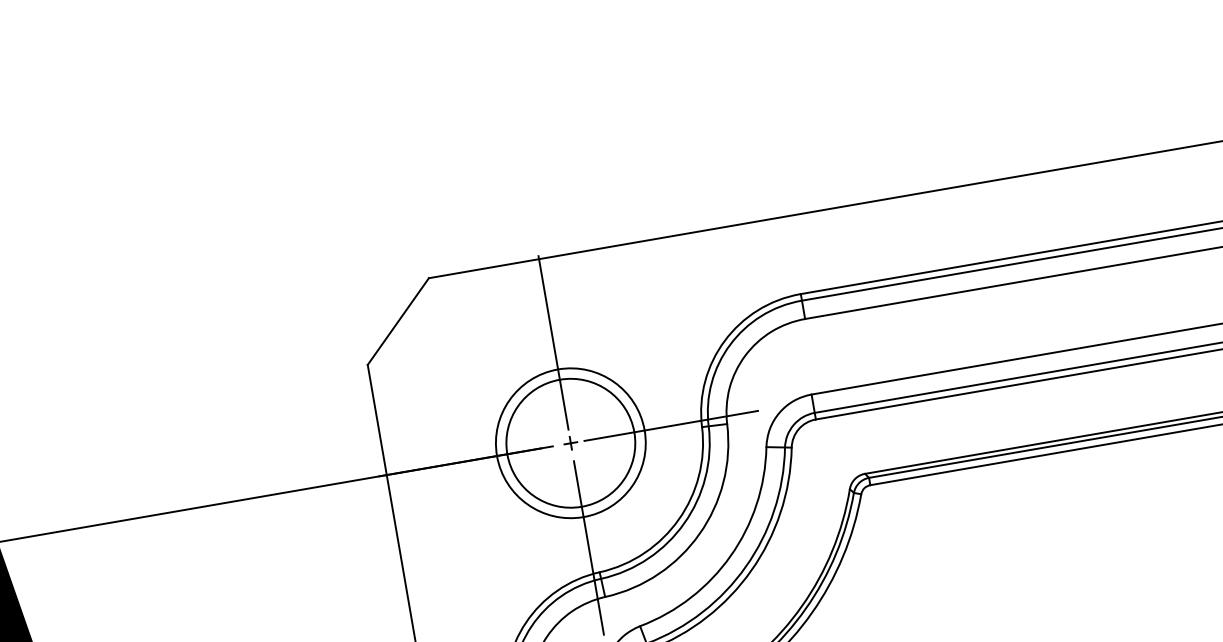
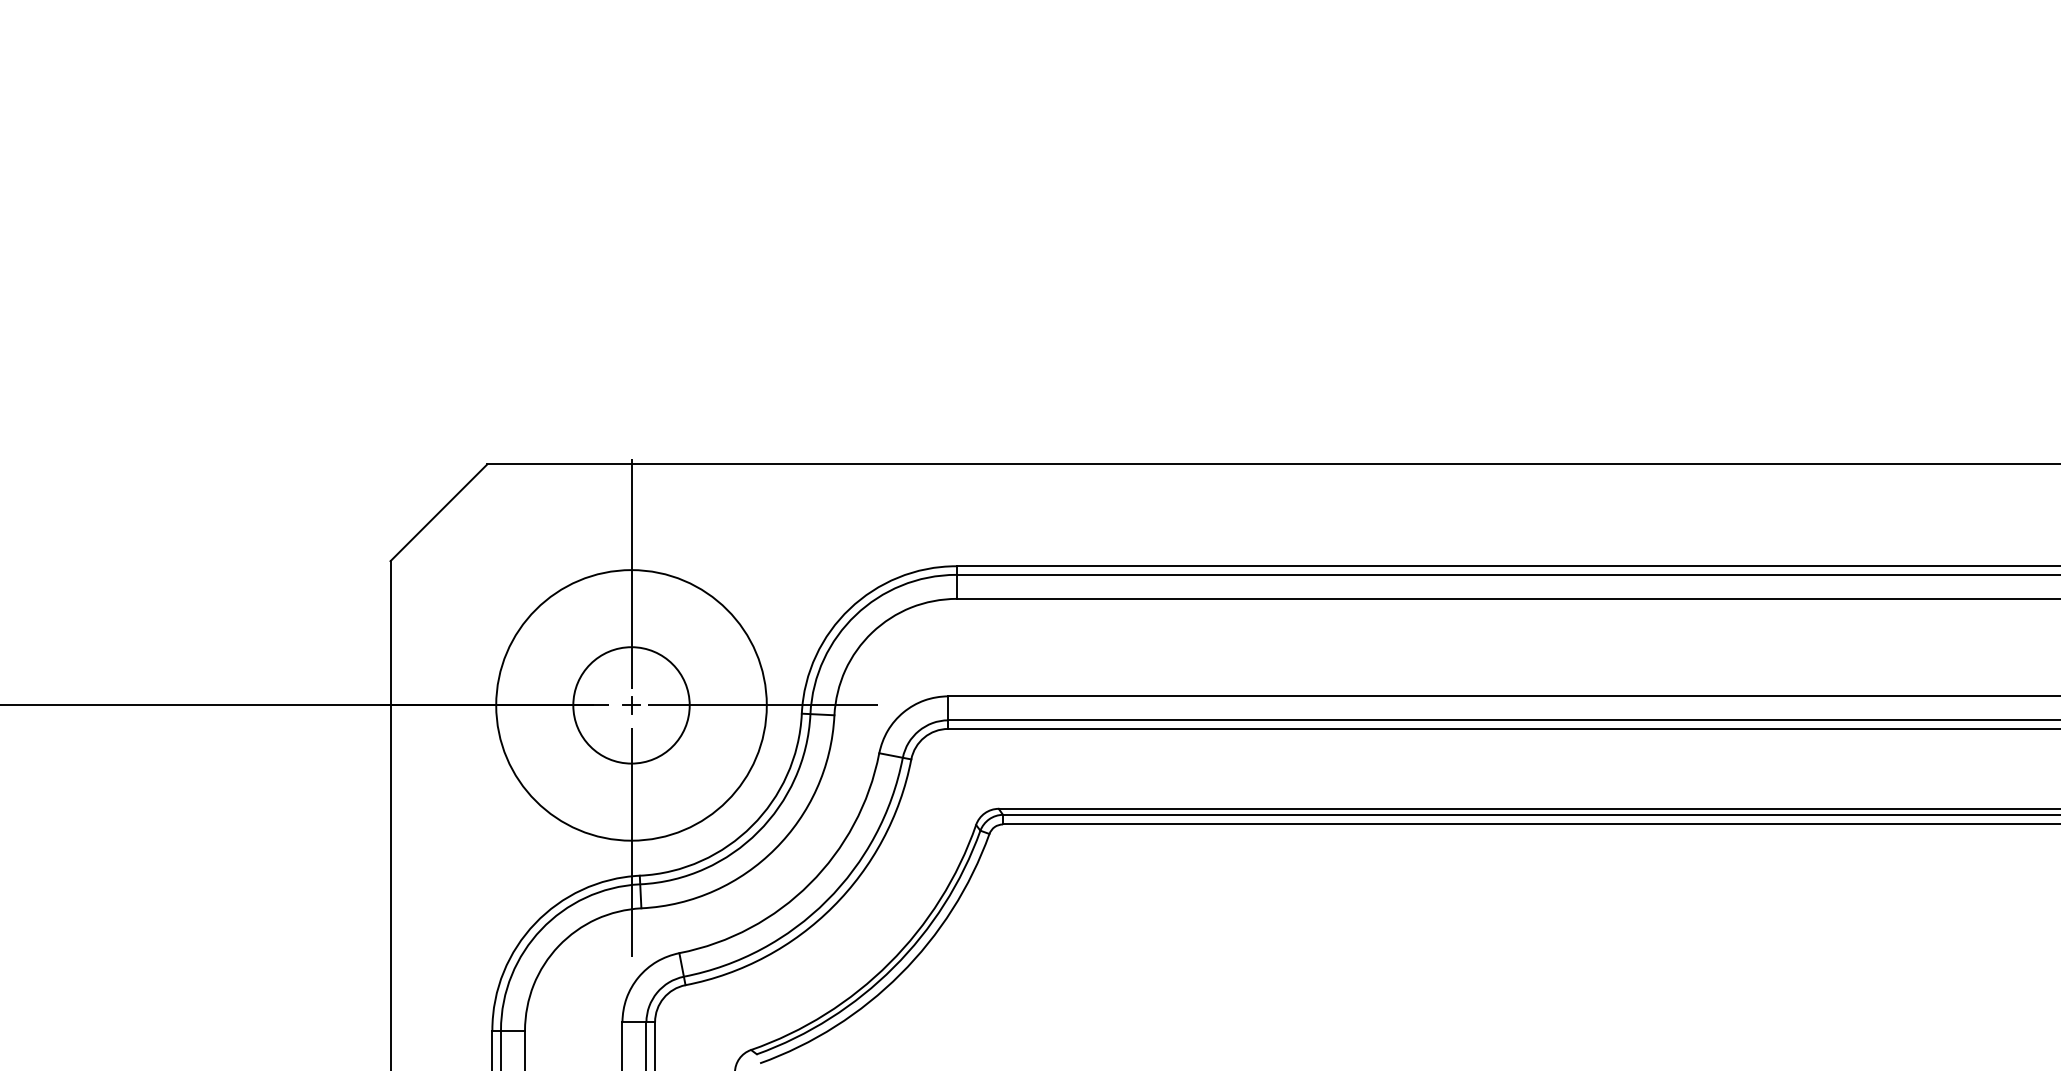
circle: (570, 443) -> (631, 705), size x0.7
circle: (570, 443) -> (631, 705), size x1.4

